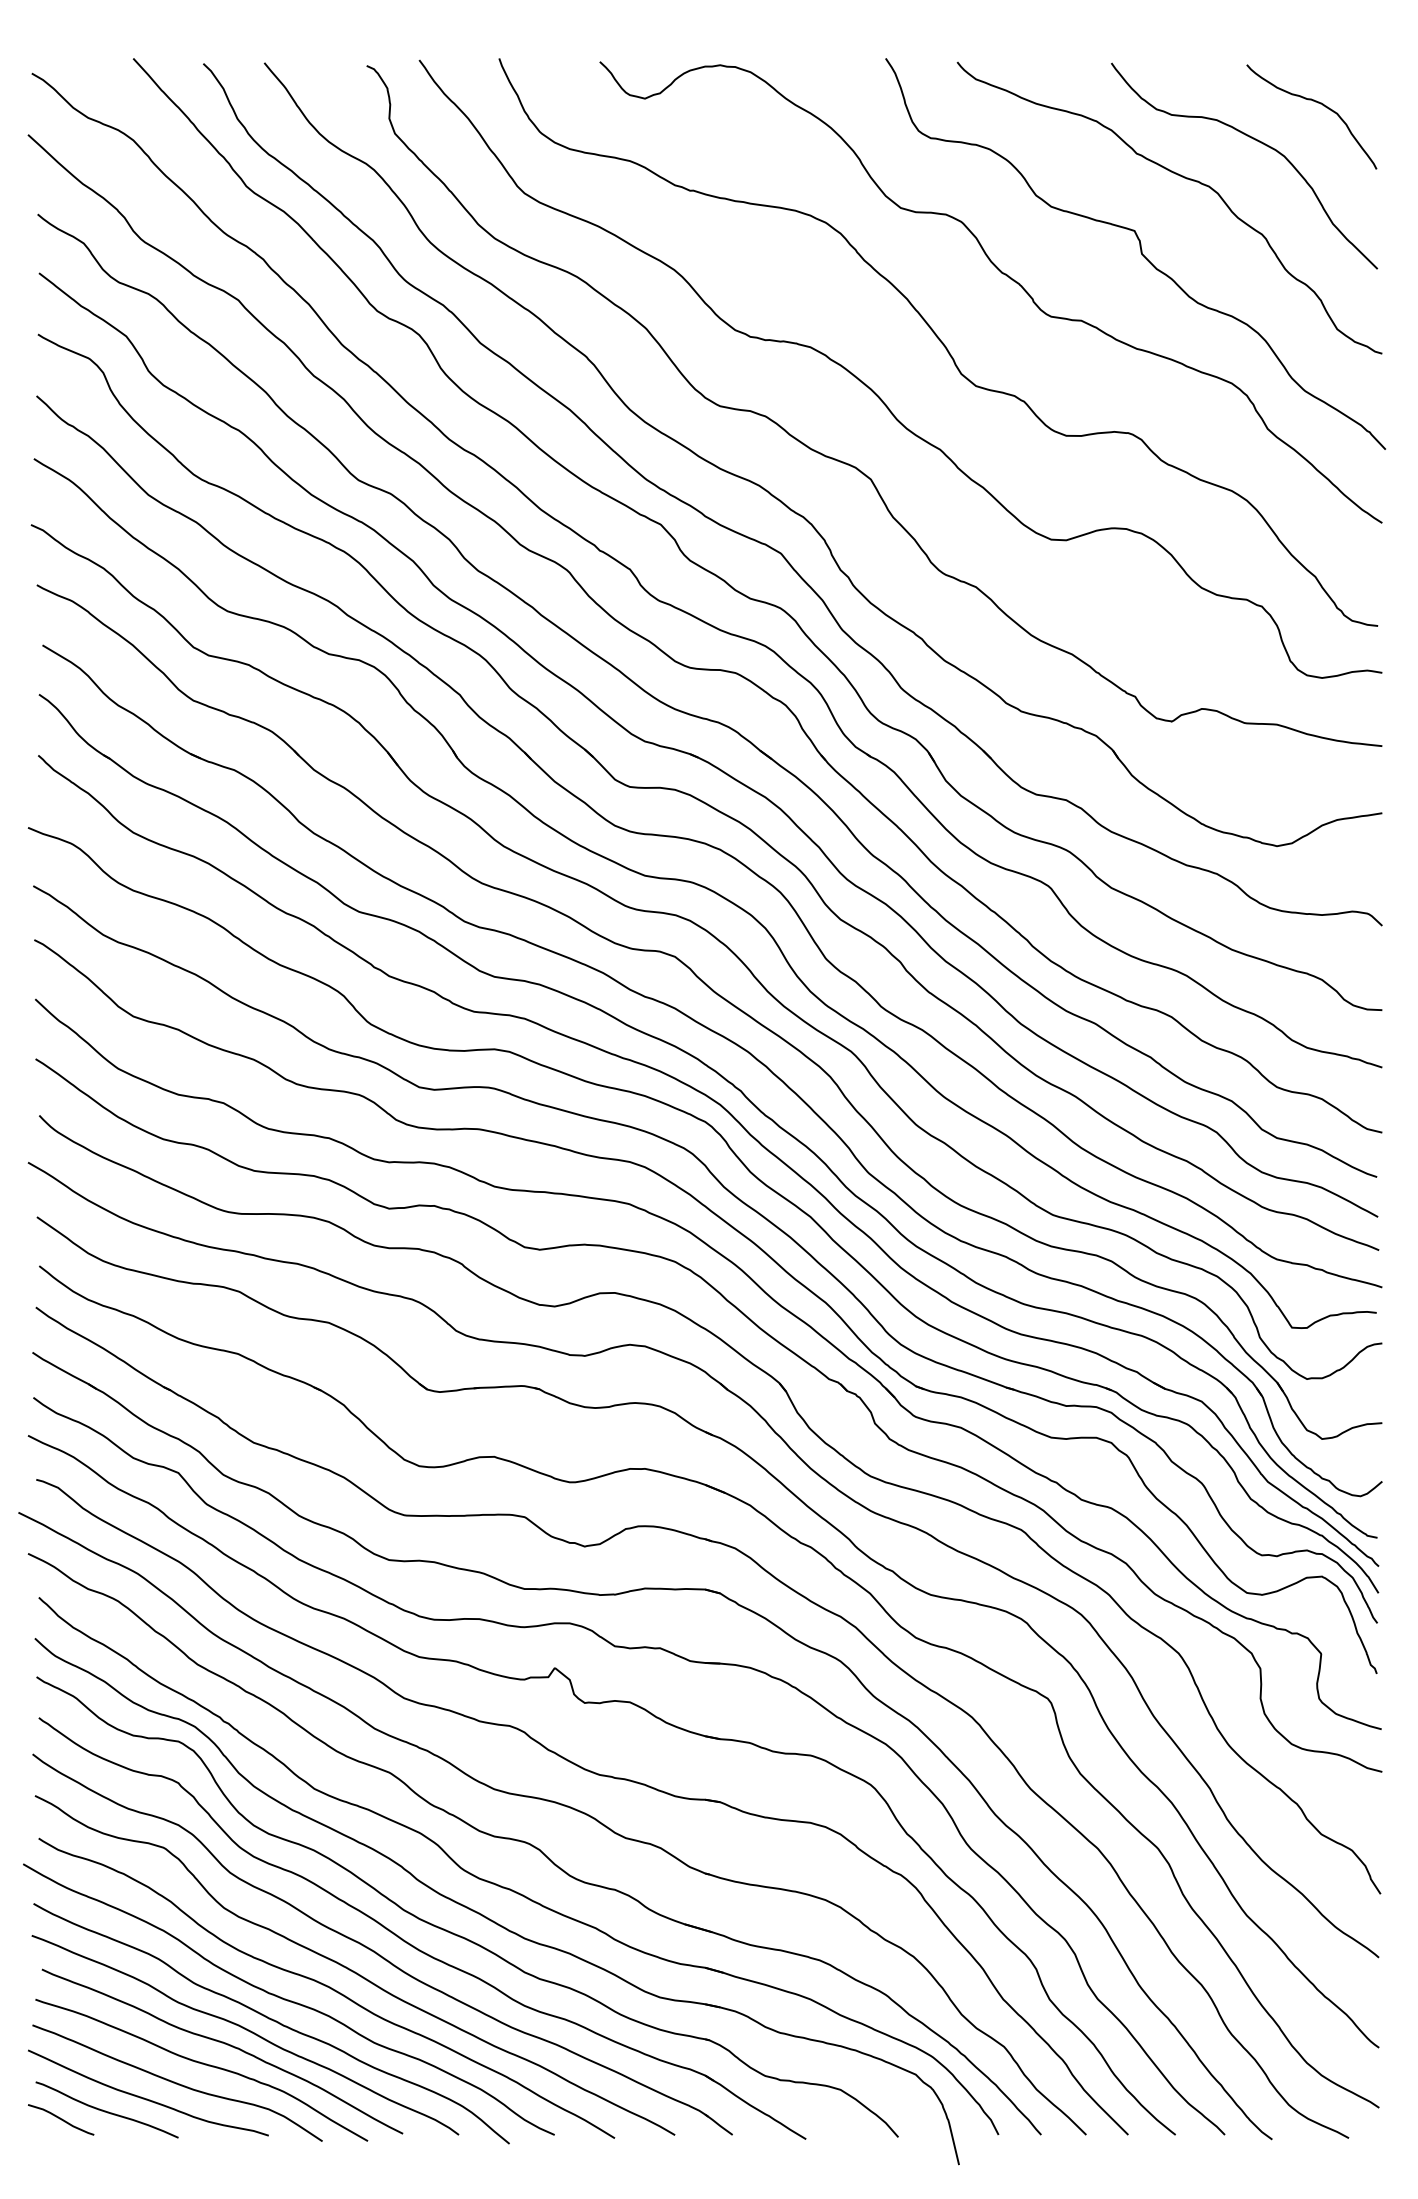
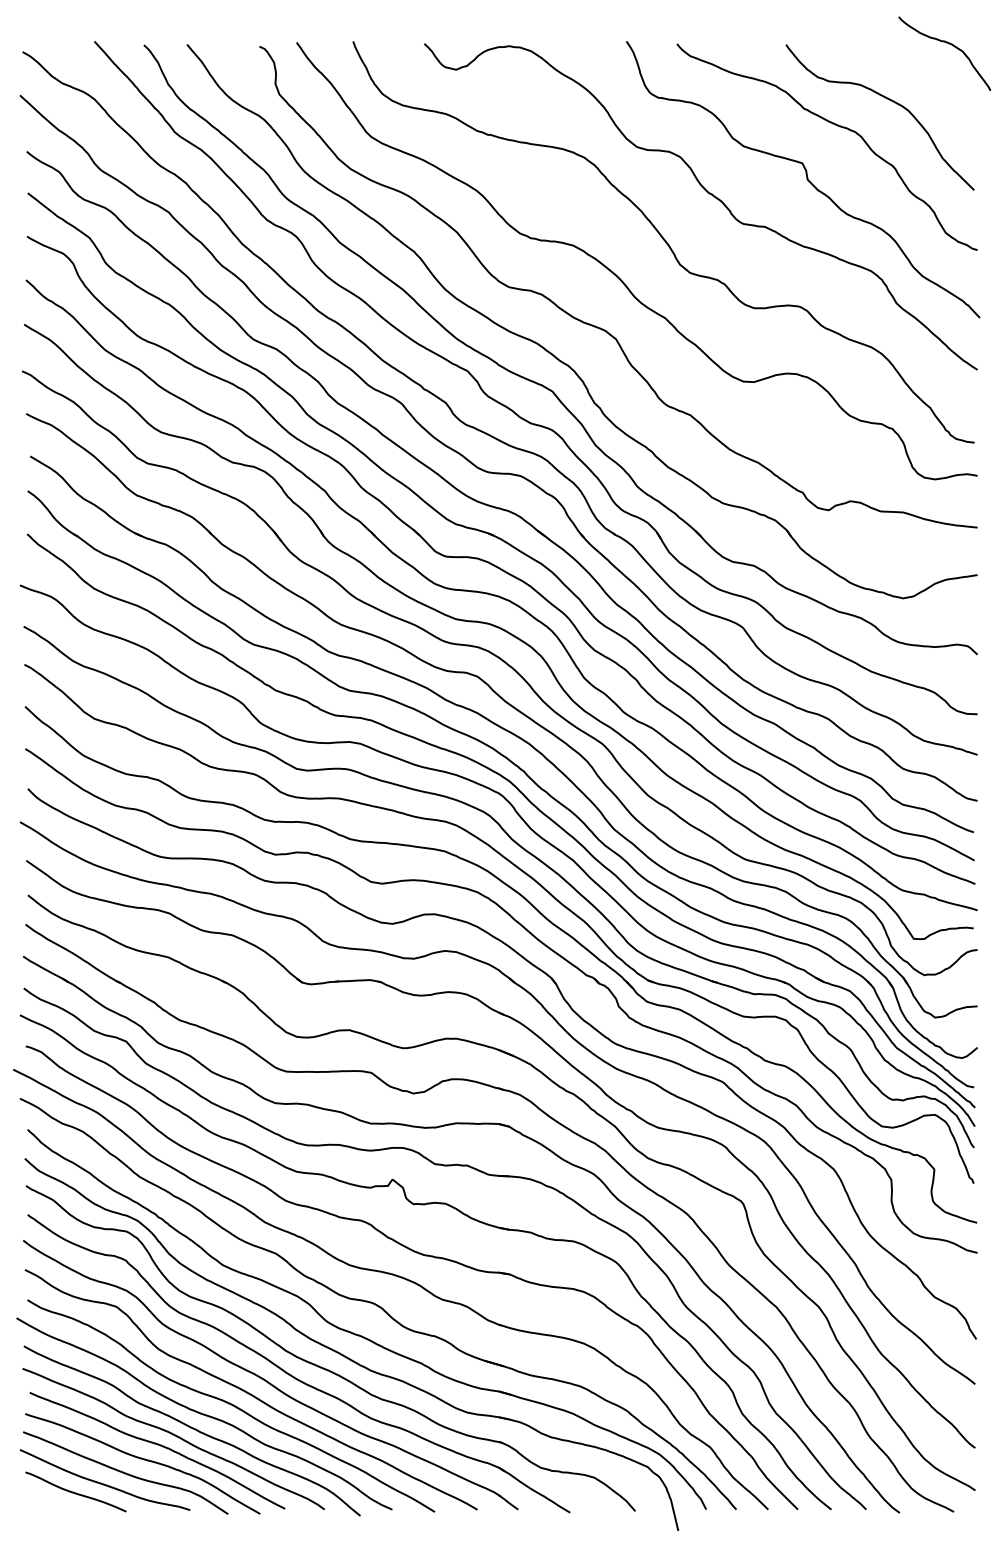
curve: (1315, 102) -> (947, 43), moved
curve: (61, 2119) -> (43, 1498), removed

